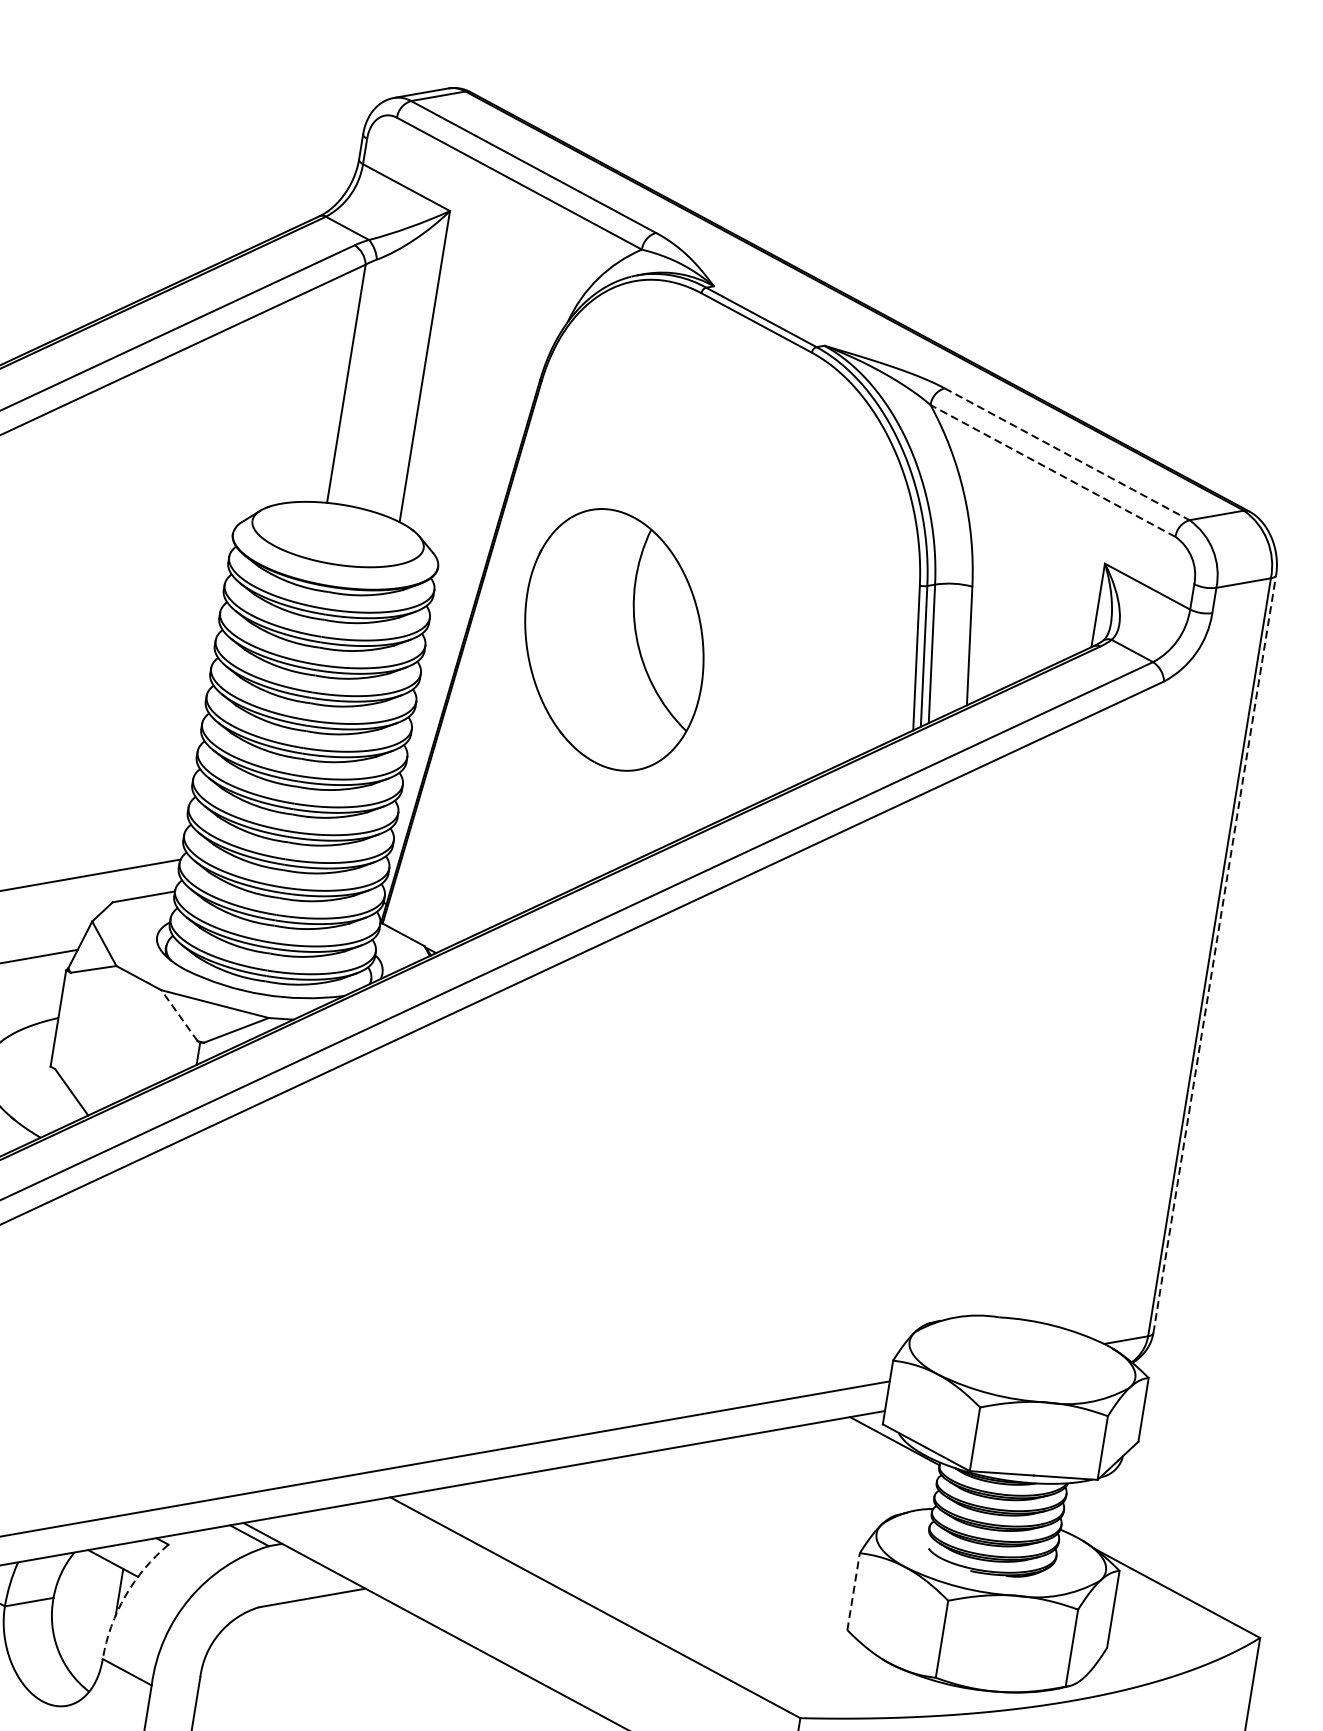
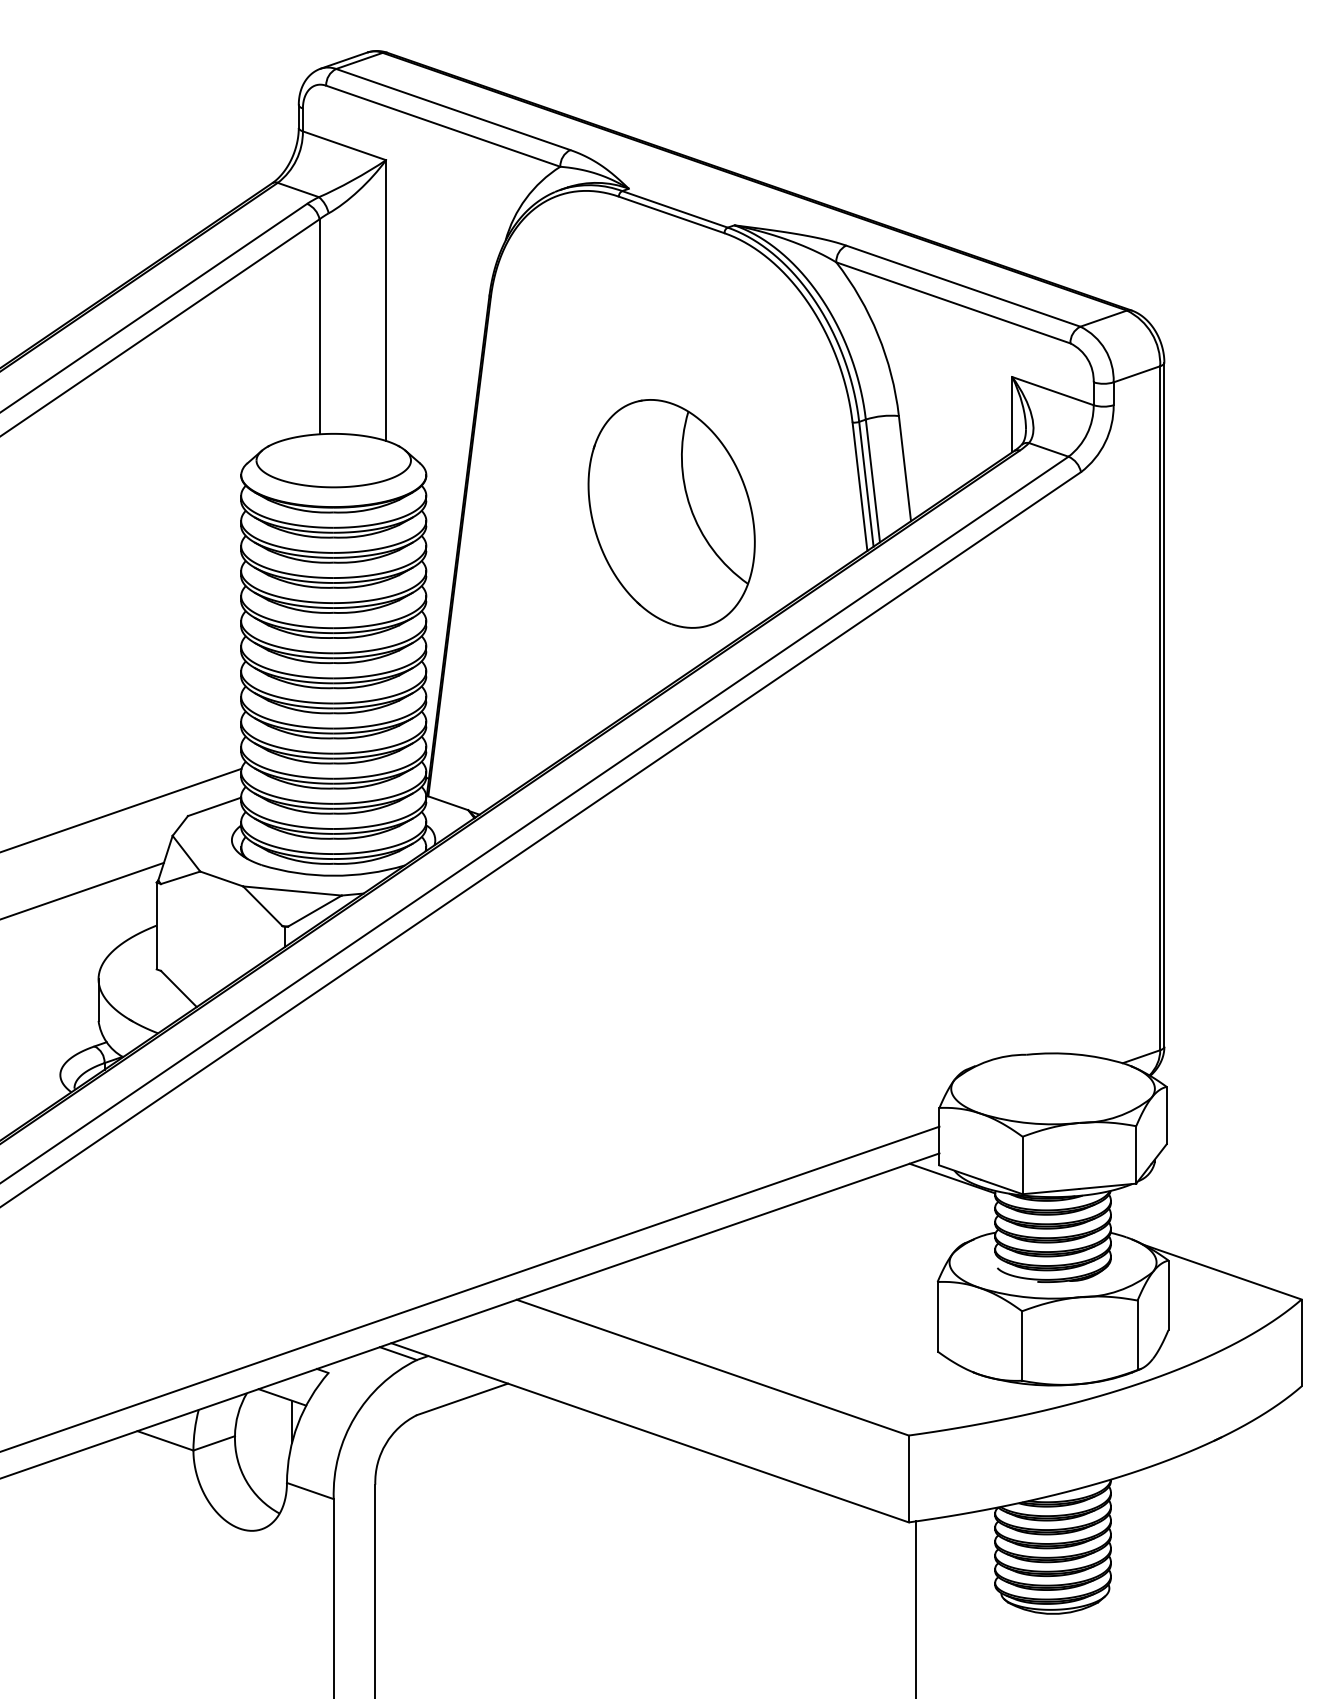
line: (1067, 454) -> (963, 286), dashed -> solid
line: (1053, 470) -> (953, 302), dashed -> solid
part: (614, 639) -> (671, 513), moved
line: (1214, 953) -> (1164, 704), dashed -> solid
line: (179, 1015) -> (262, 906), dashed -> solid
line: (853, 1591) -> (937, 1316), dashed -> solid
arc: (124, 1596) -> (297, 1424), dashed -> solid

